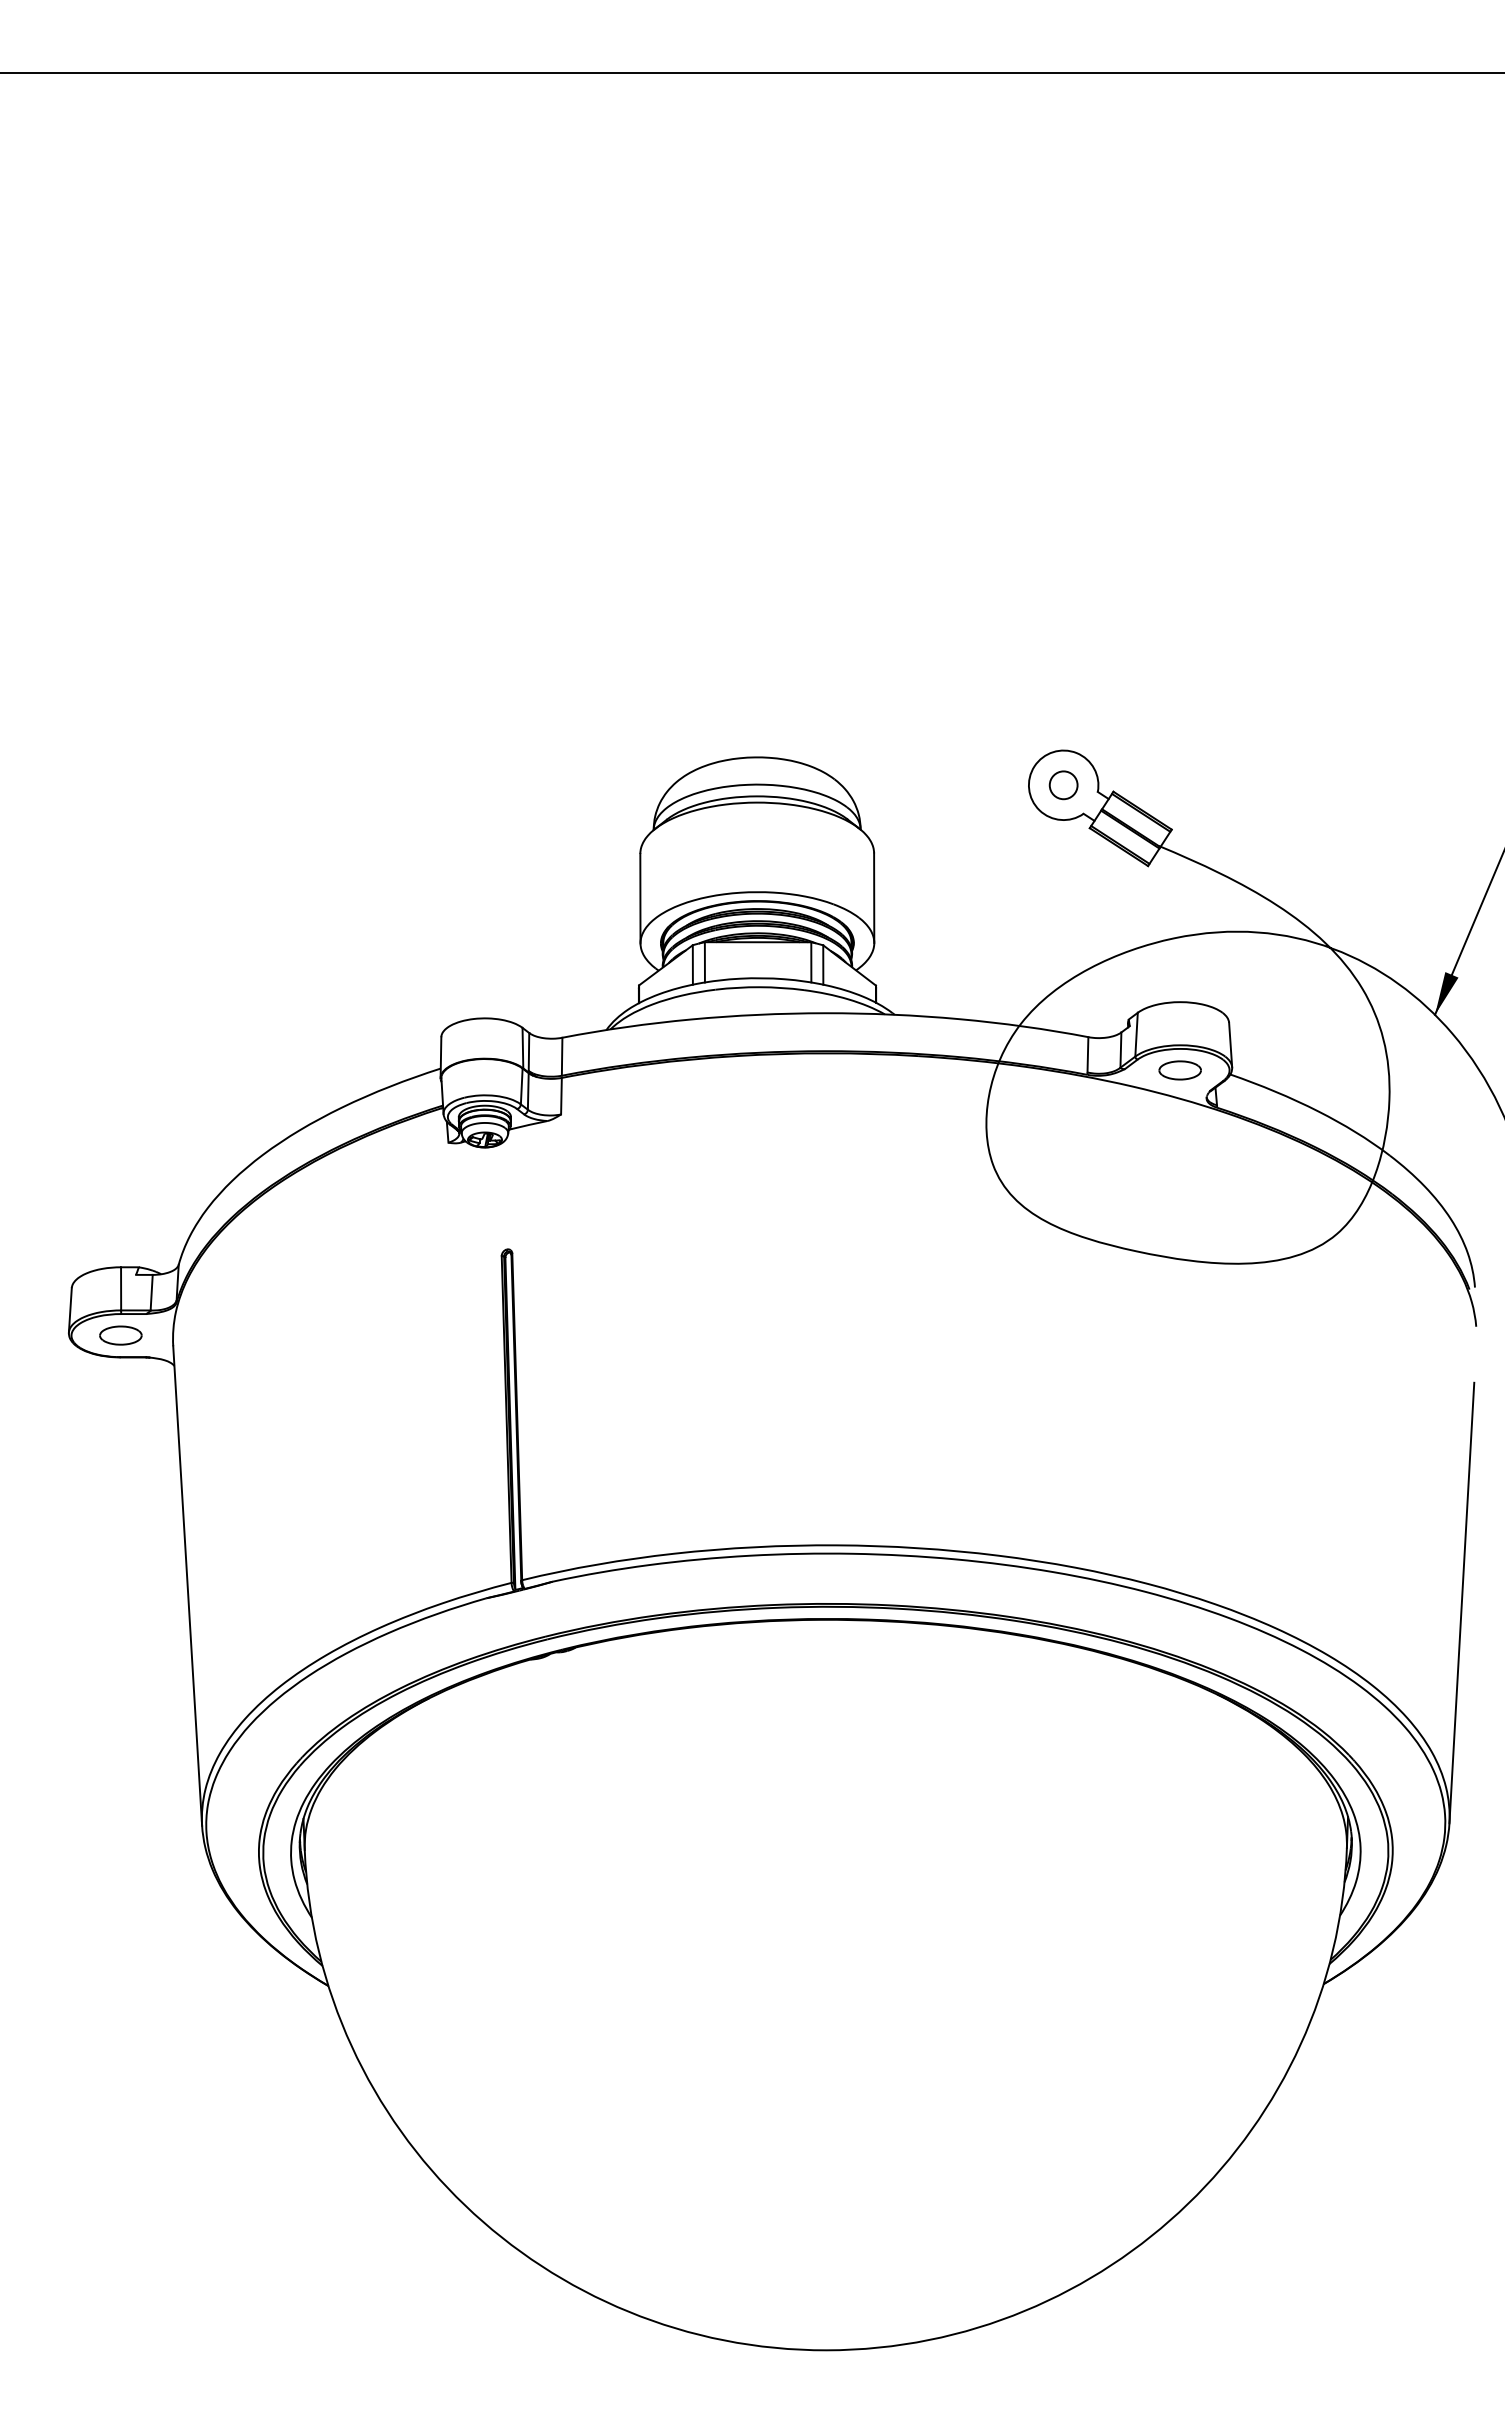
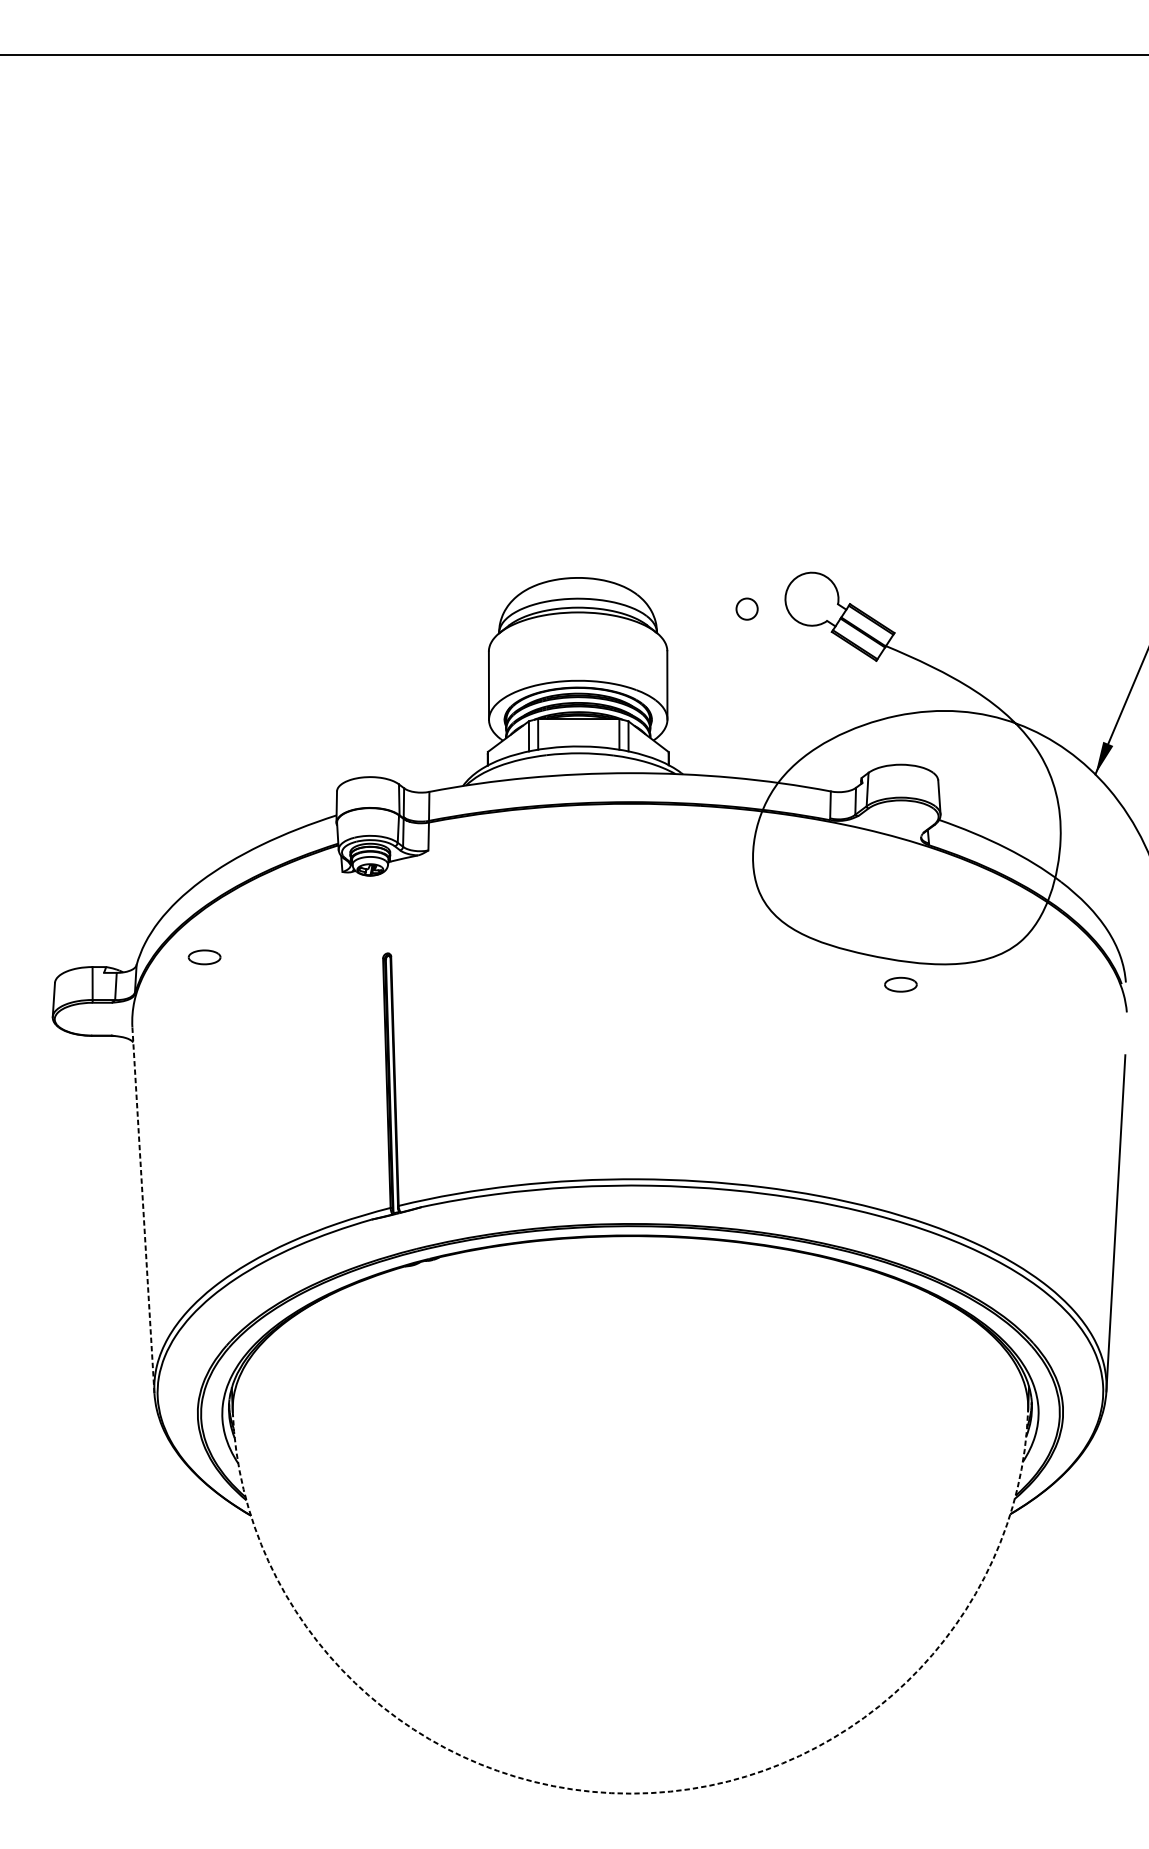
circle: (1063, 785) -> (746, 609), moved
part: (1179, 1070) -> (900, 984), moved
part: (120, 1335) -> (204, 957), moved
line: (187, 1585) -> (143, 1209), solid -> dashed
arc: (826, 2350) -> (630, 1793), solid -> dashed

